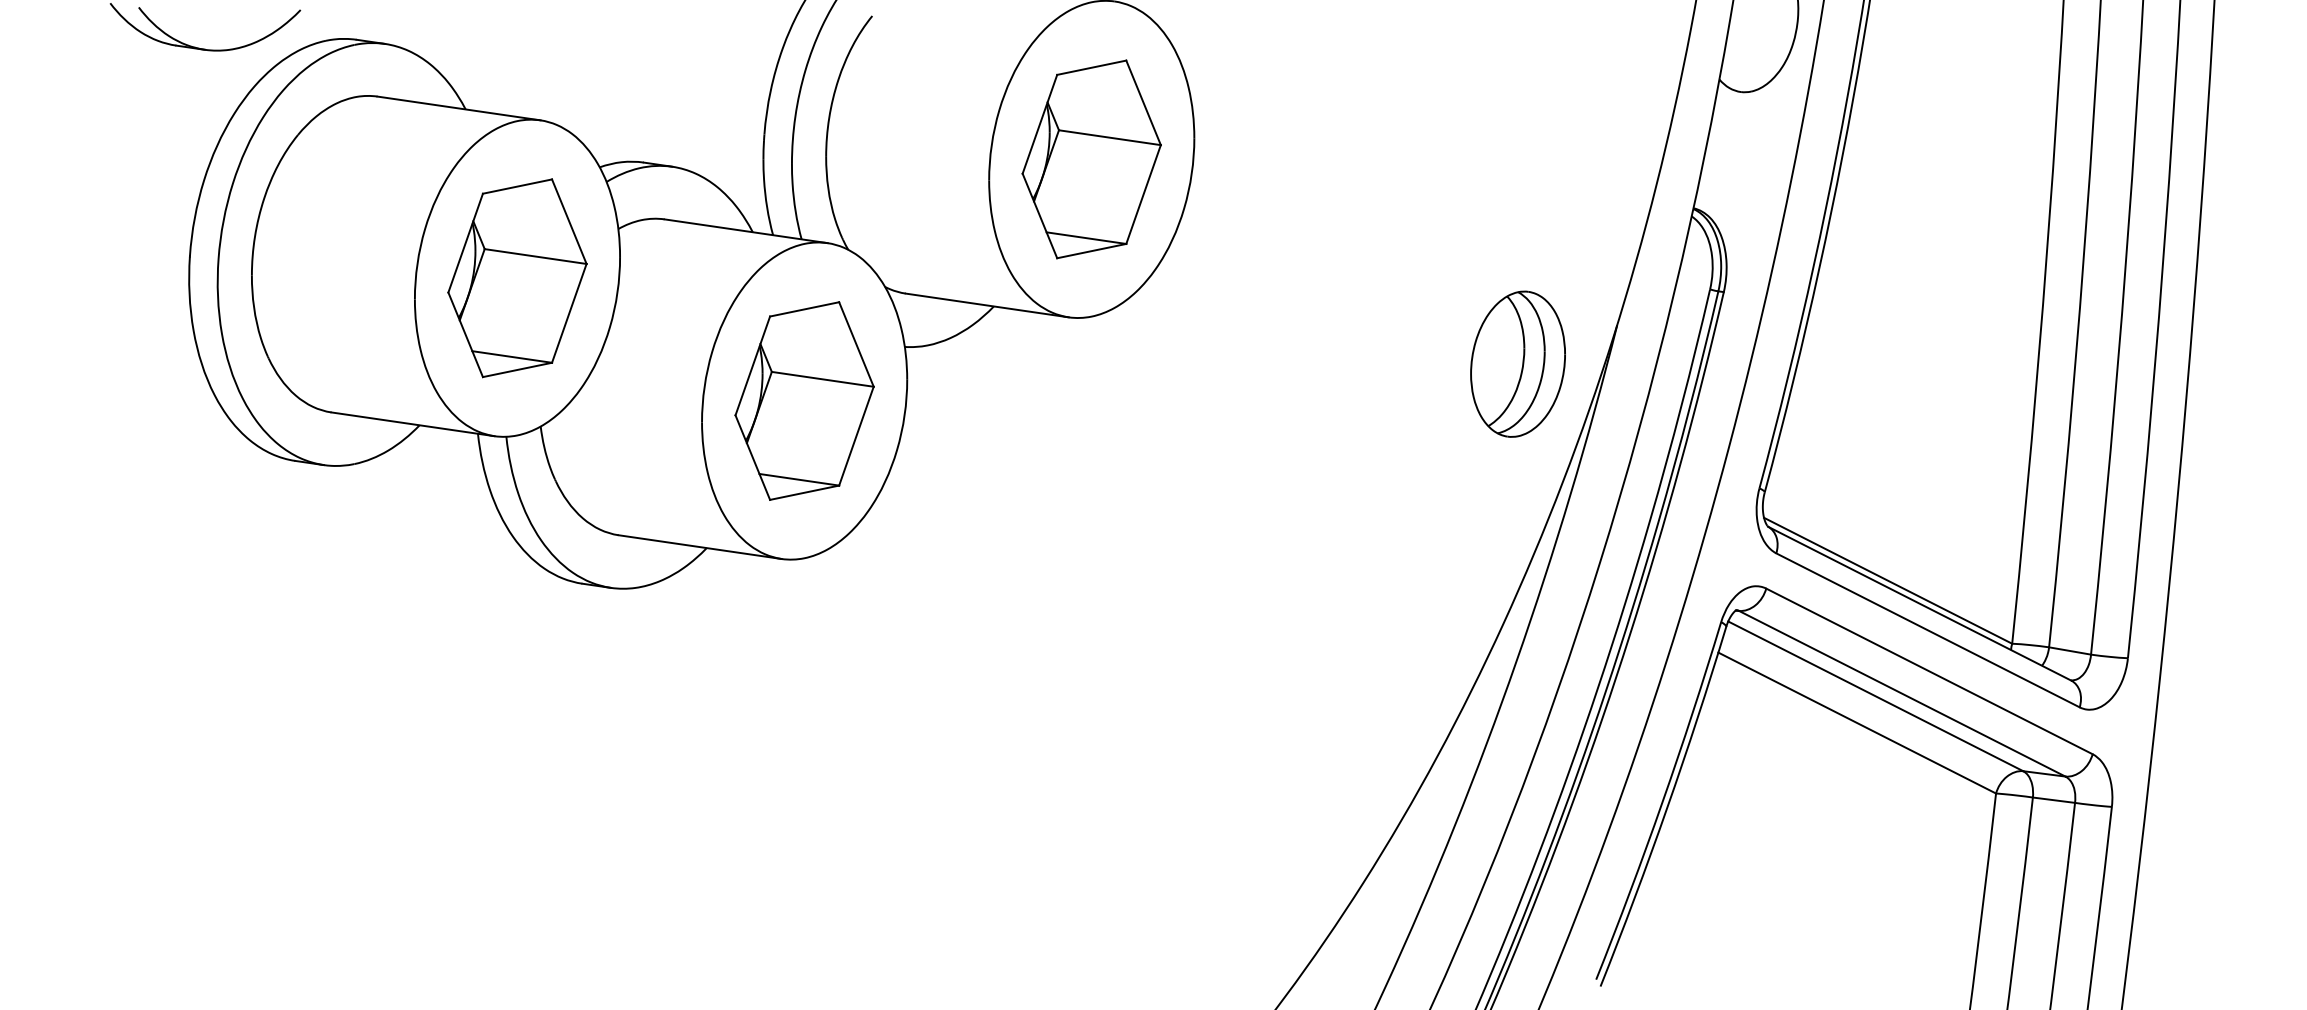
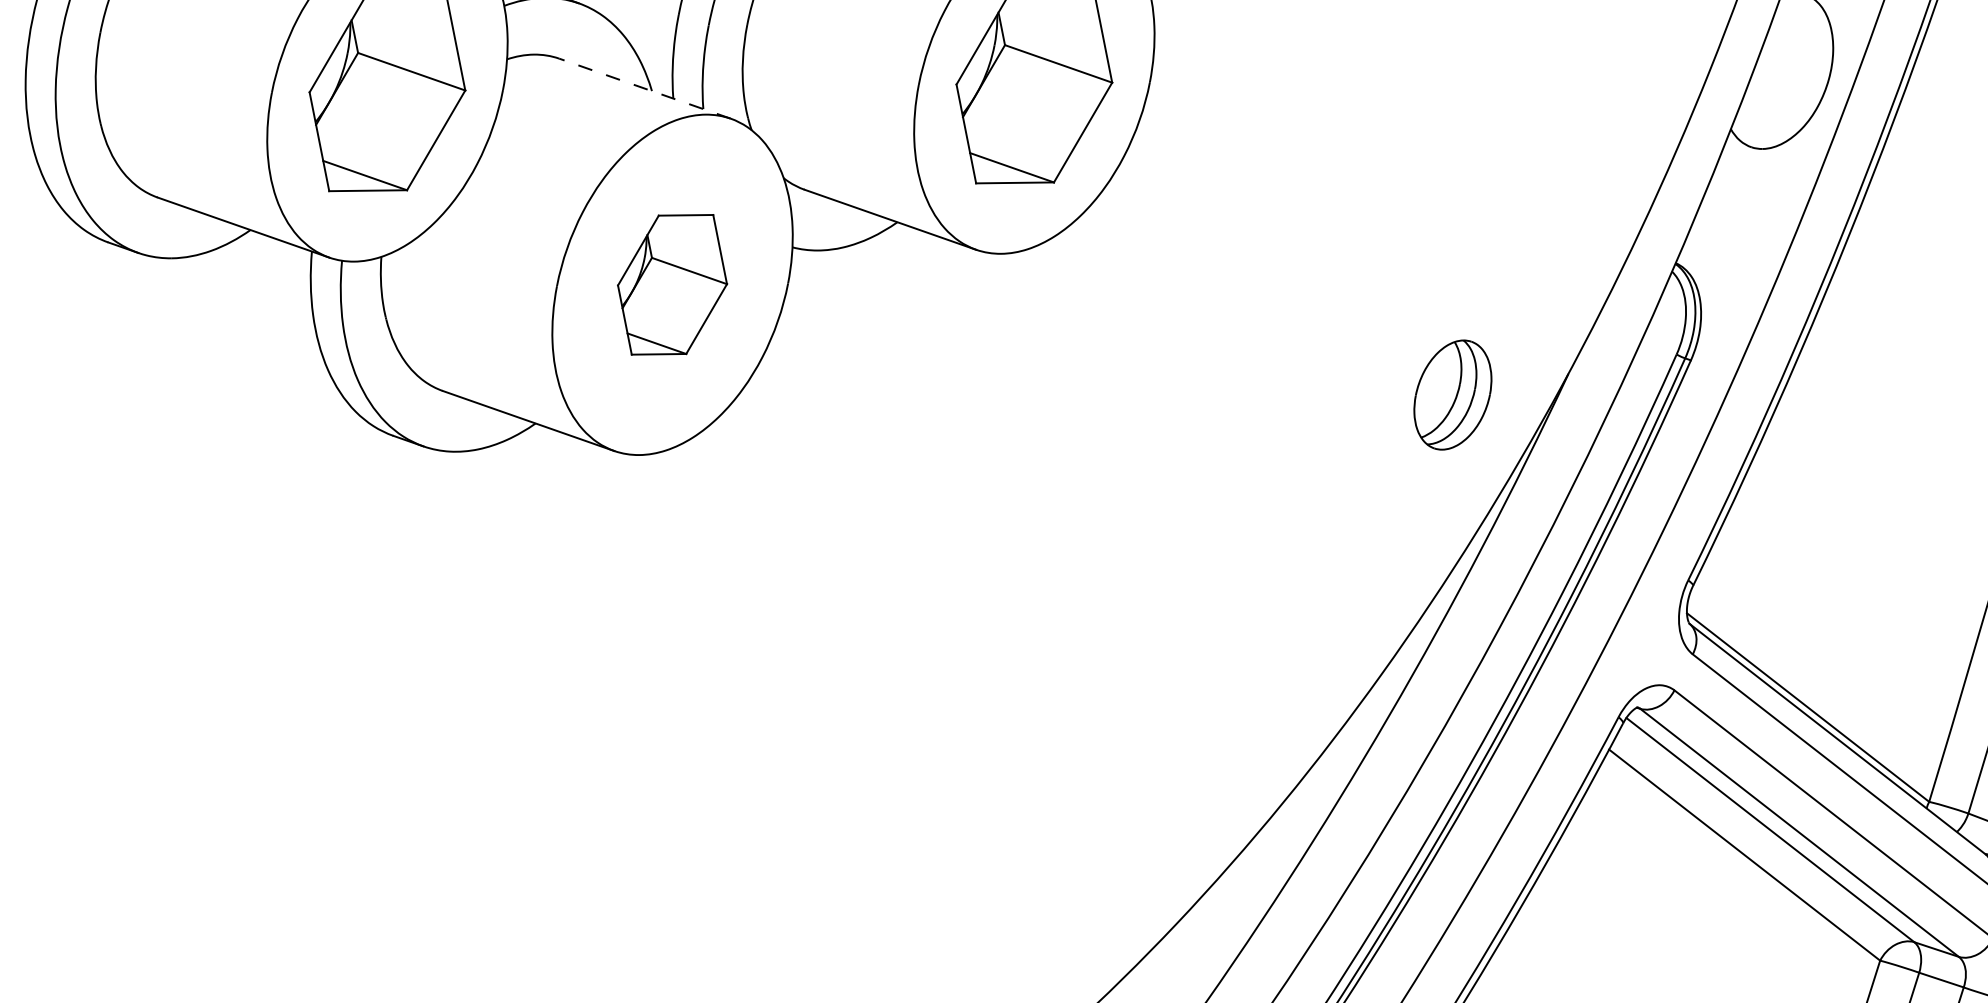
line: (745, 231) -> (644, 88), solid -> dashed
part: (1517, 363) -> (1452, 394), size x0.7
part: (804, 400) -> (672, 284), size x0.7

